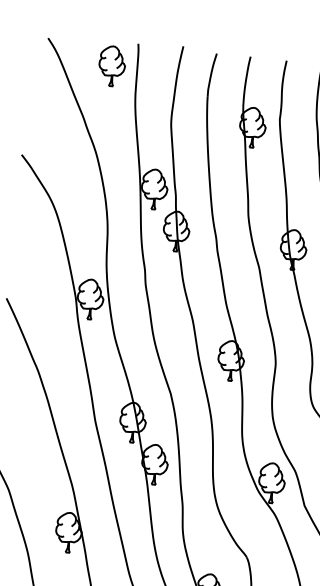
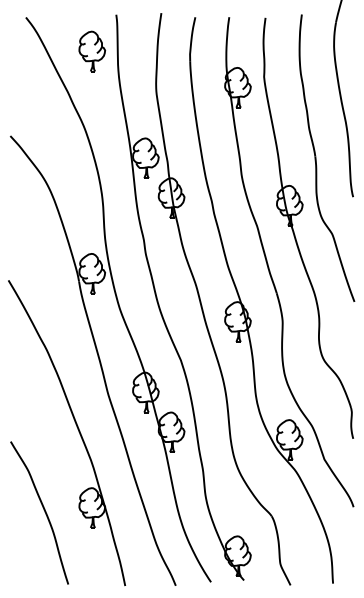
part: (112, 66) -> (92, 51), moved

